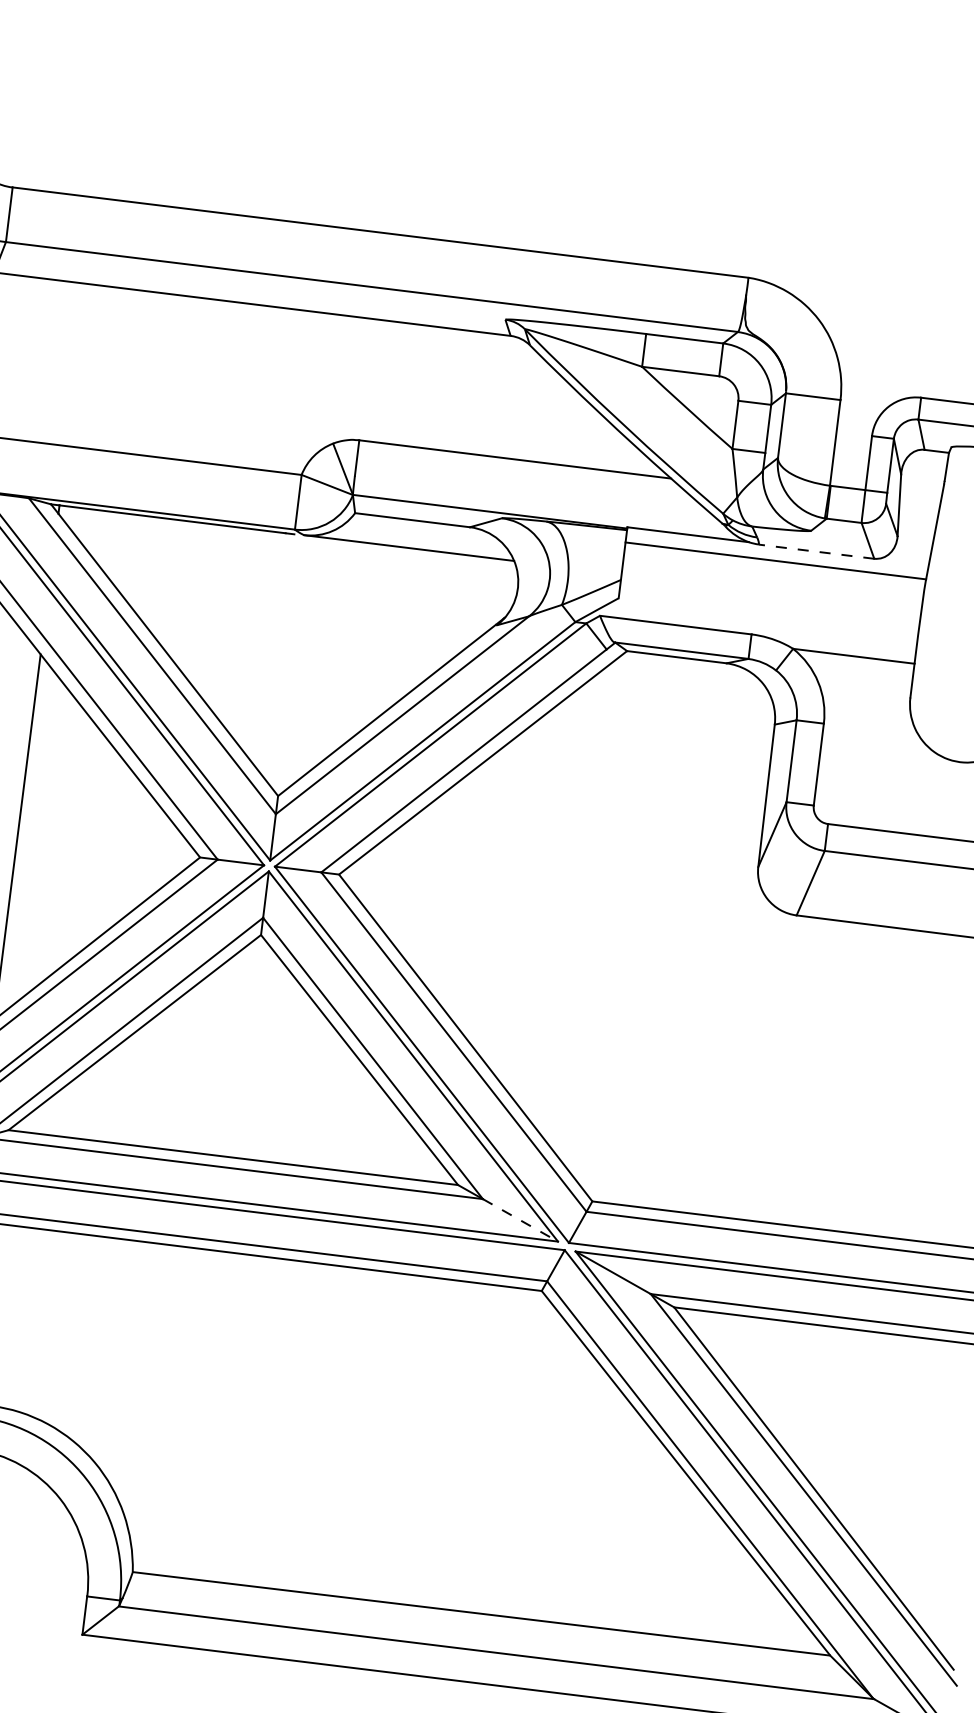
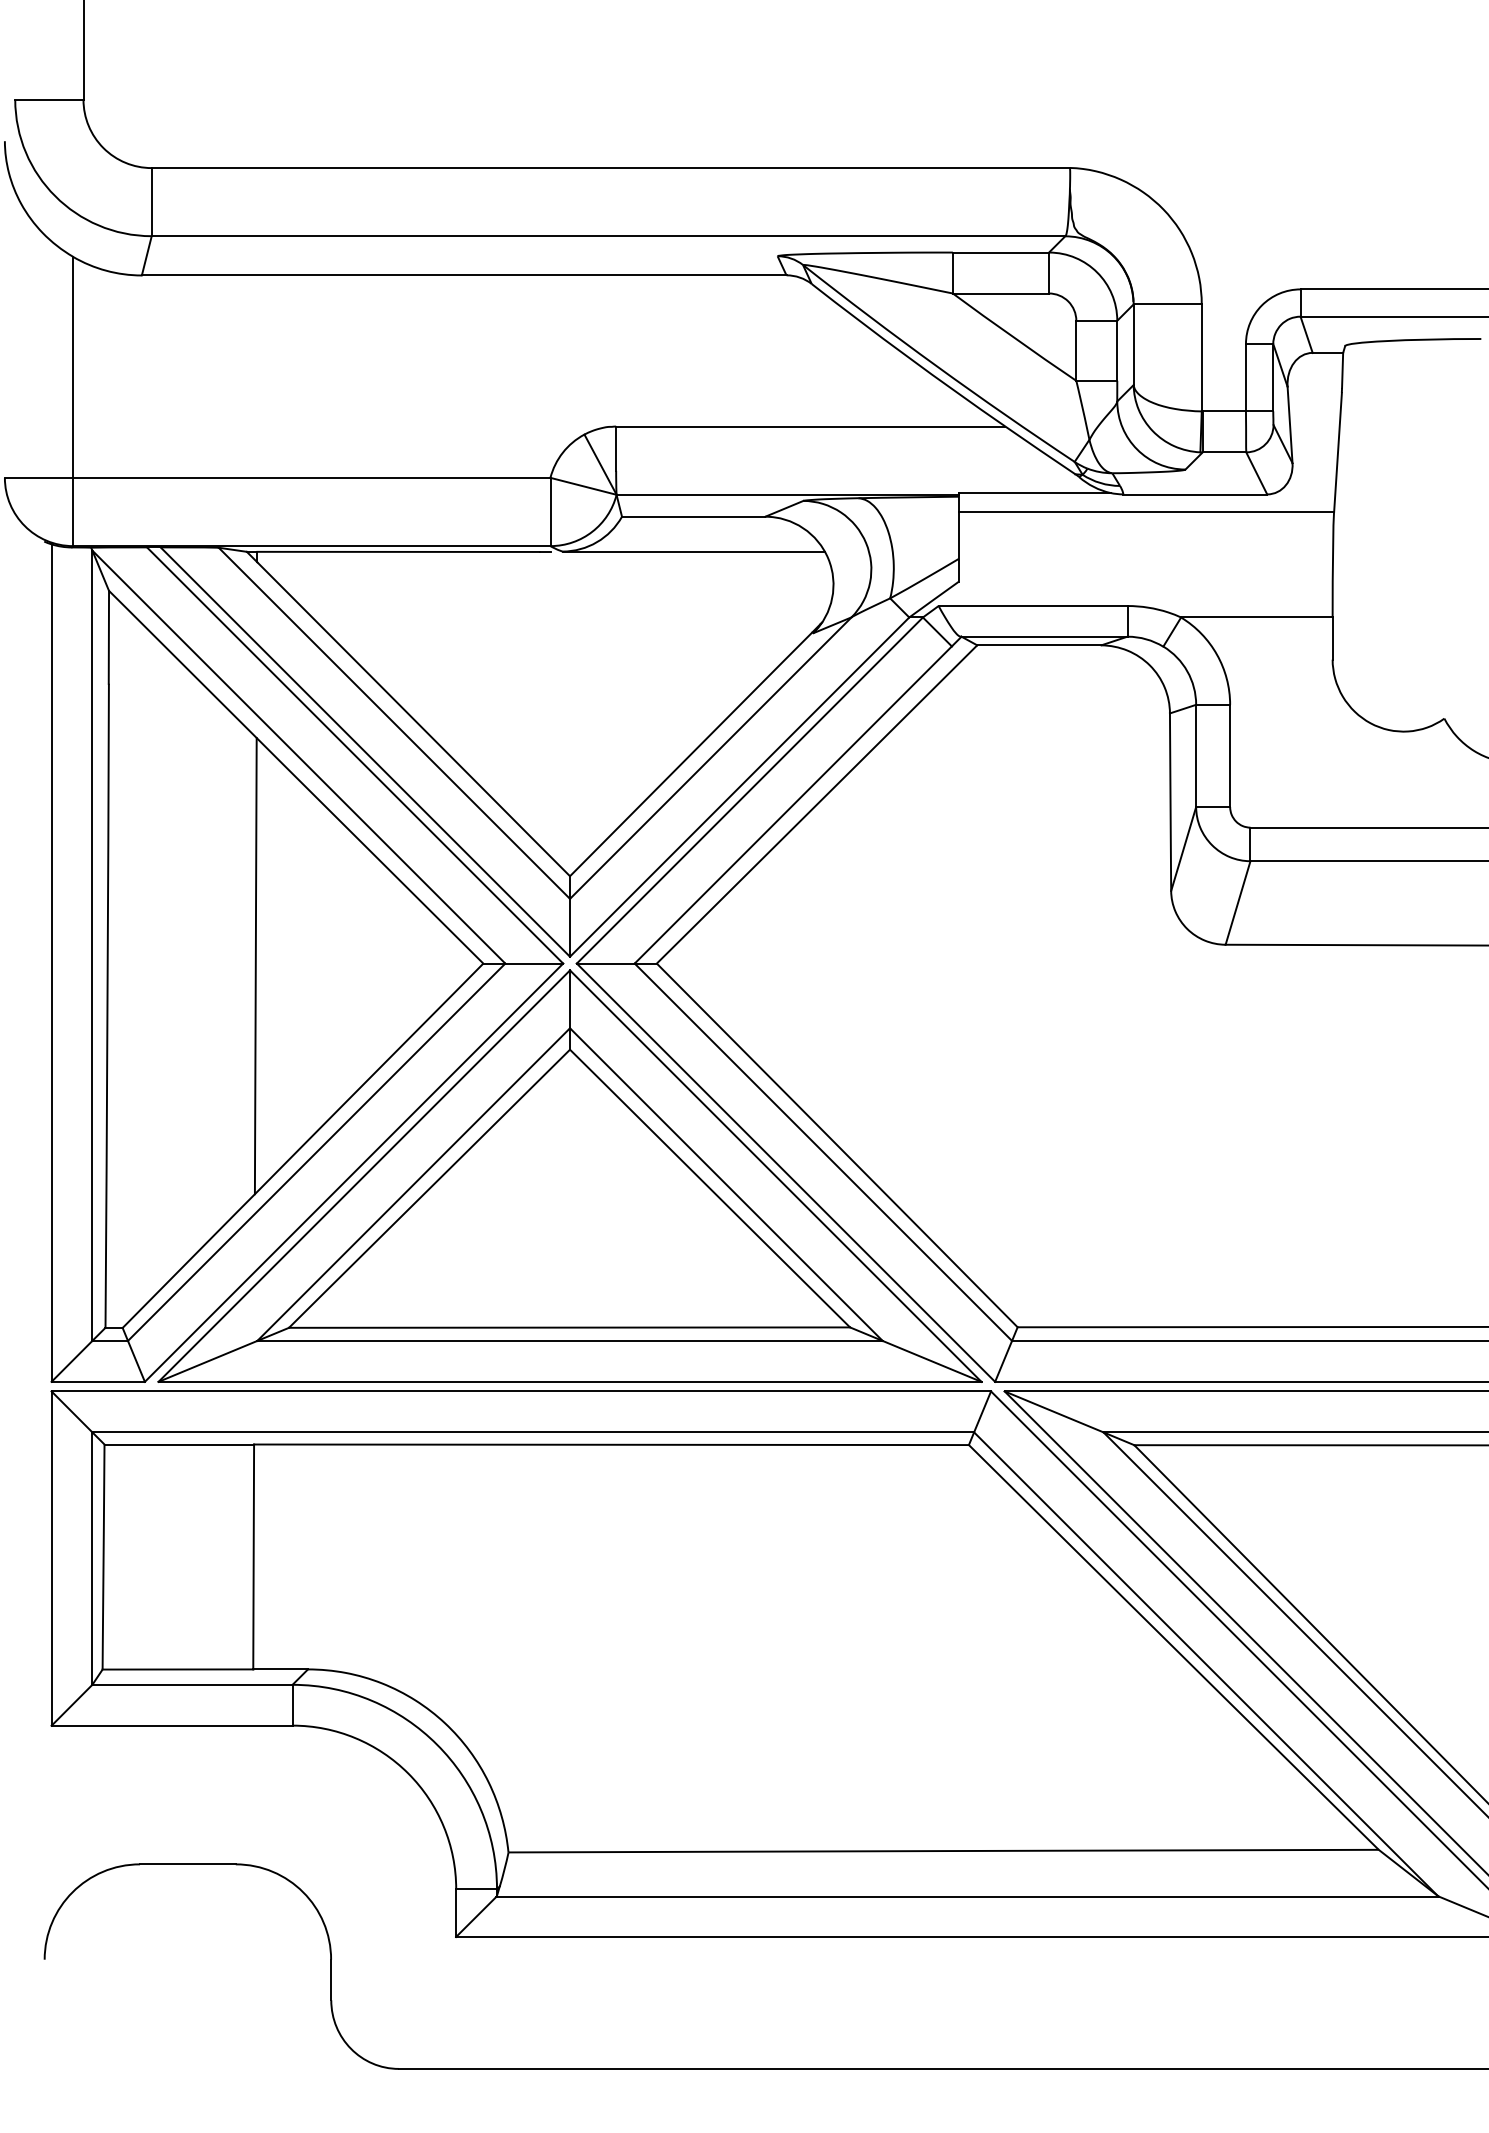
line: (816, 551) -> (1195, 494), dashed -> solid
line: (520, 1220) -> (932, 1361), dashed -> solid

